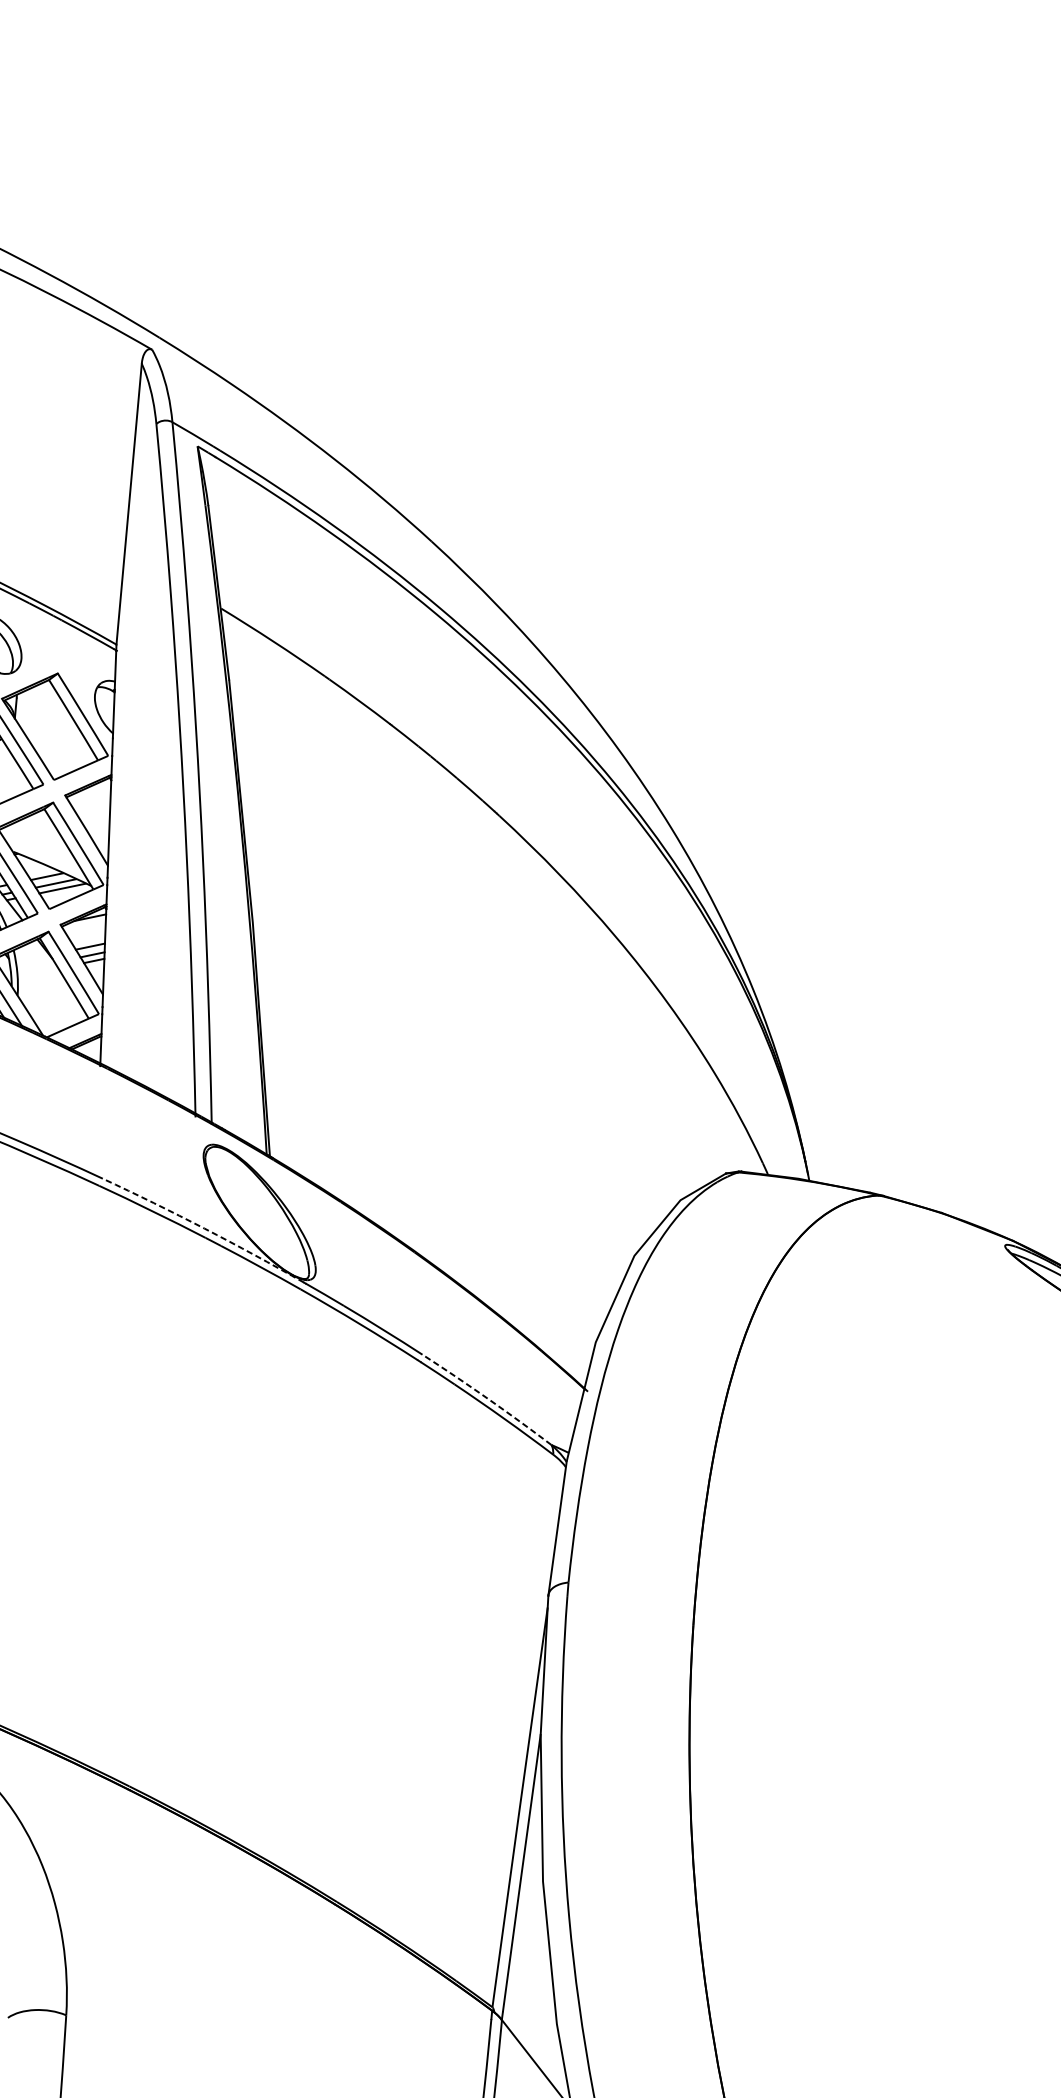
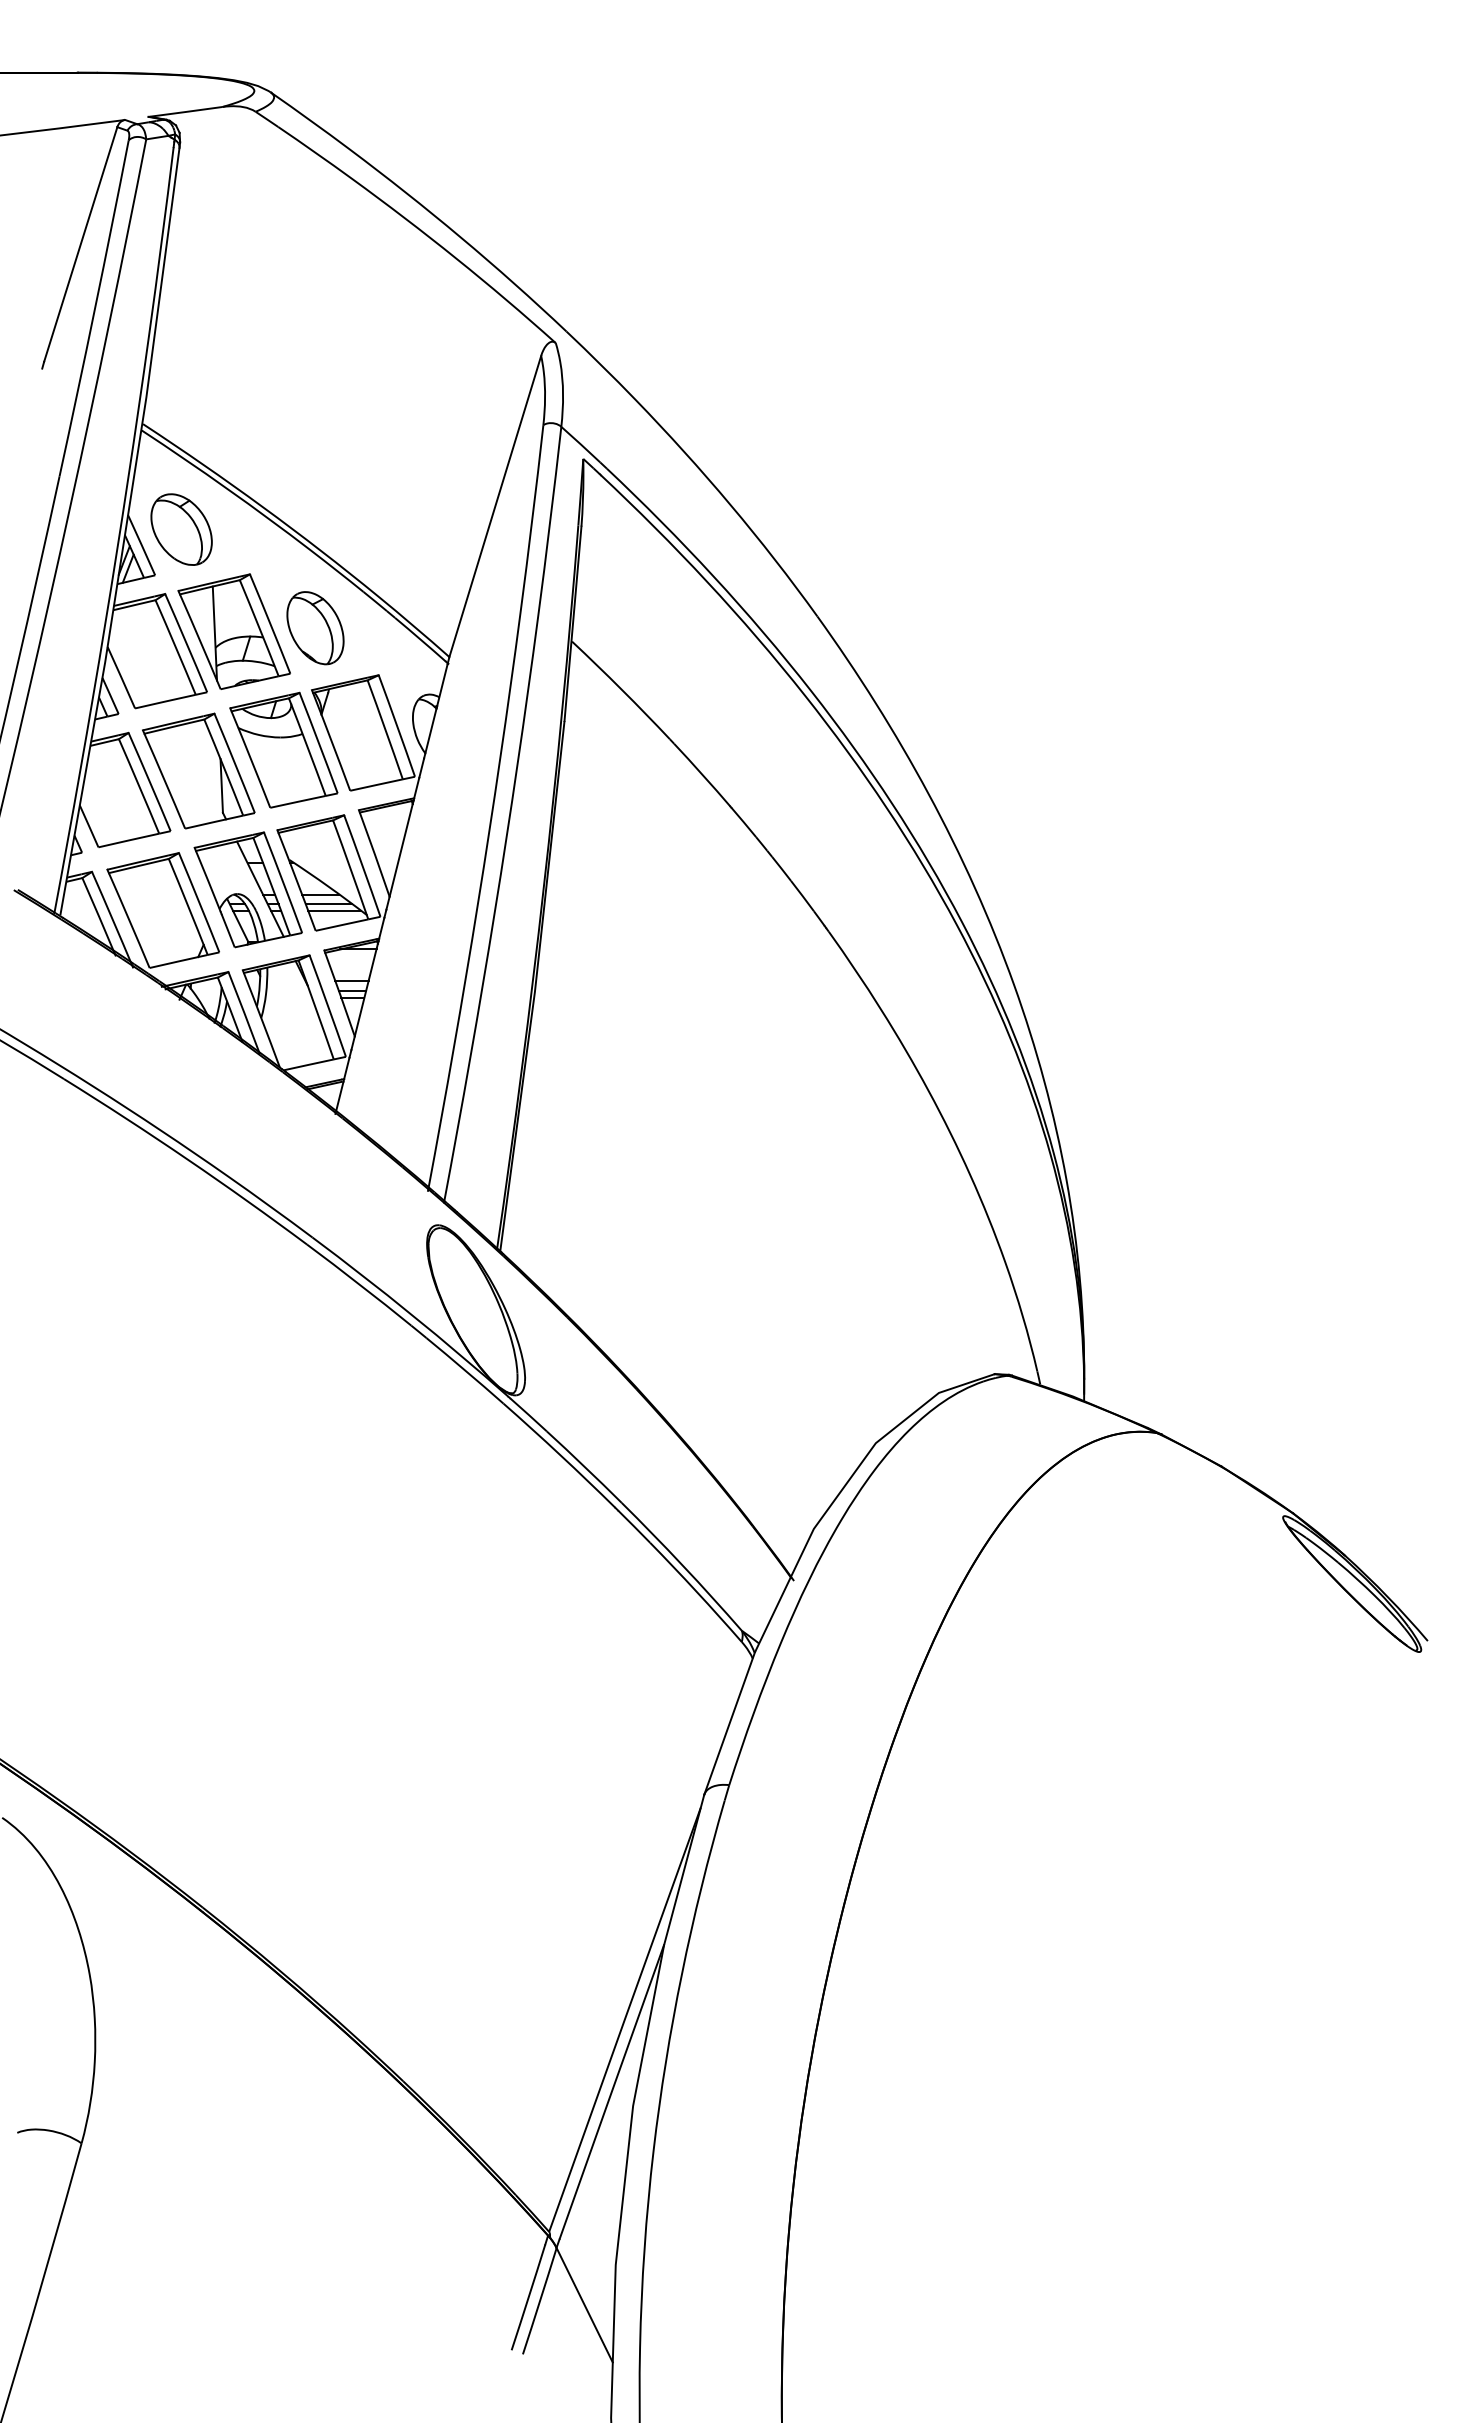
arc: (204, 1228) -> (412, 1315), dashed -> solid
arc: (487, 1398) -> (682, 1565), dashed -> solid

